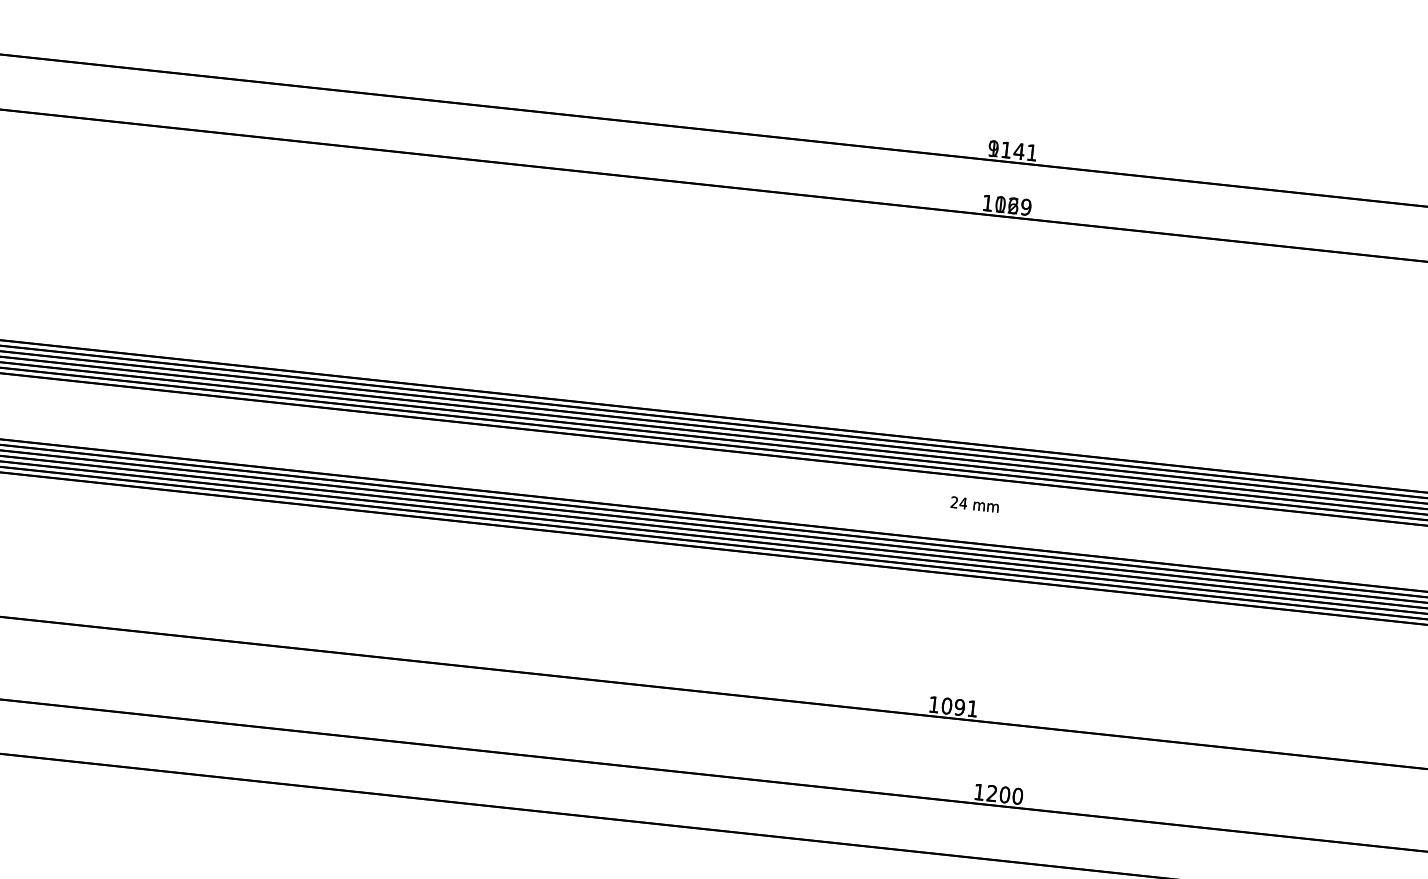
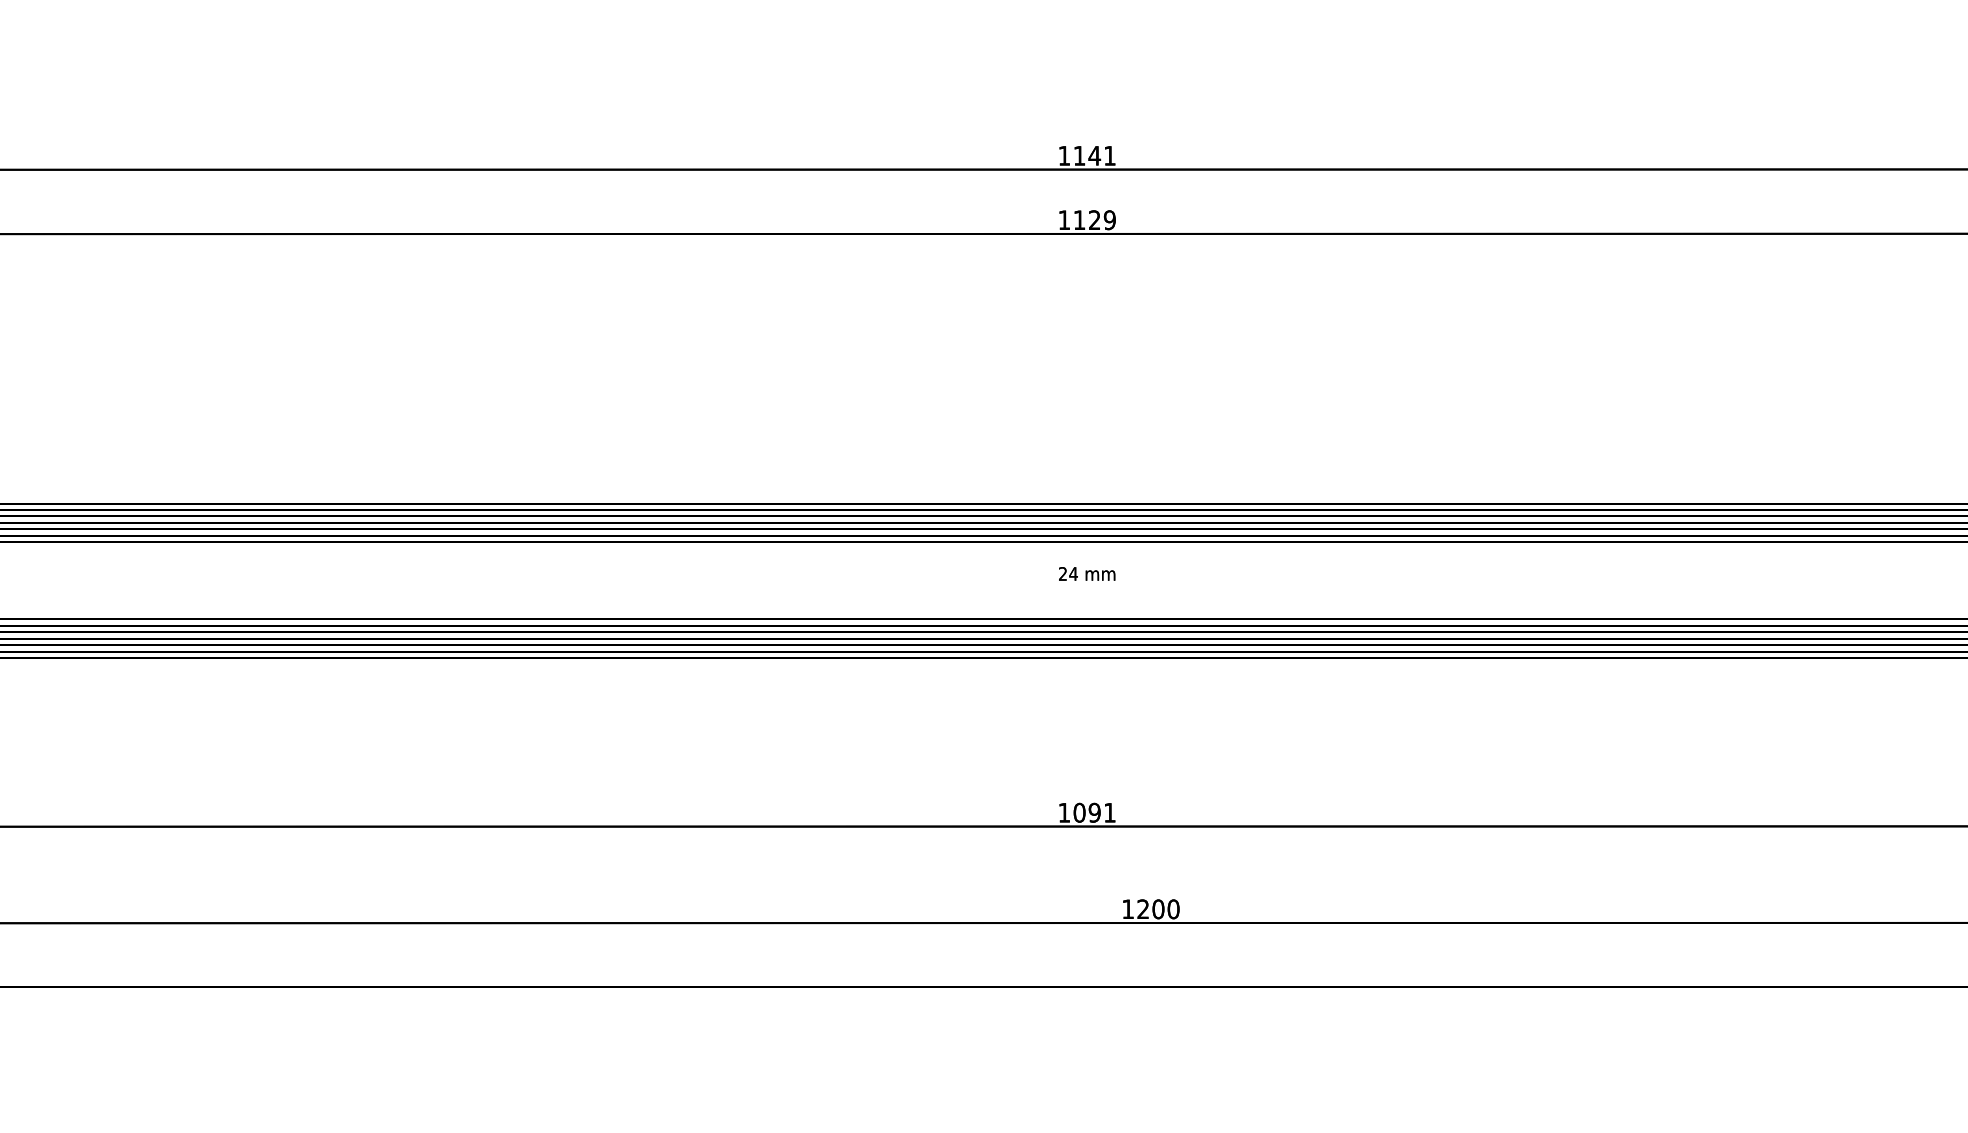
text: (993, 148) -> (1064, 155), 9141 -> 1141
text: (1006, 205) -> (1086, 220), 1069 -> 1129

